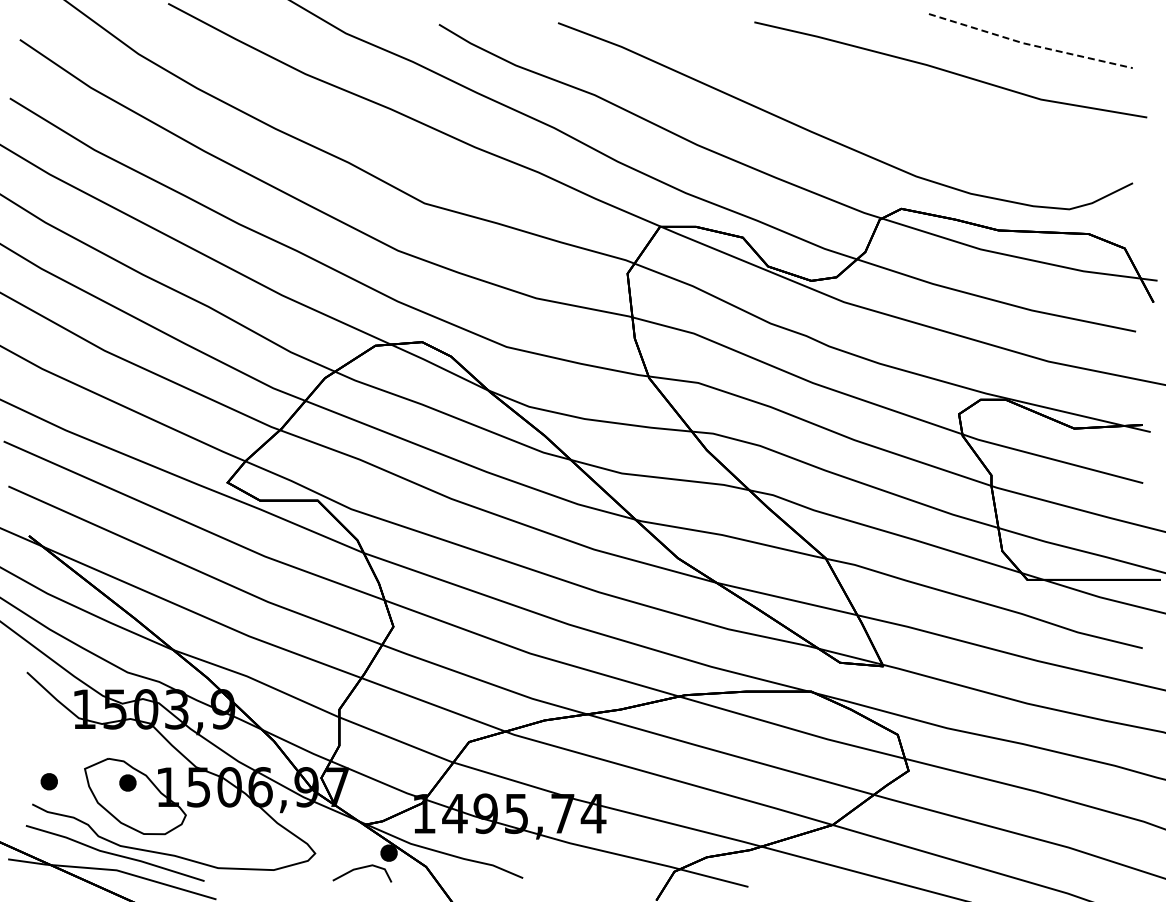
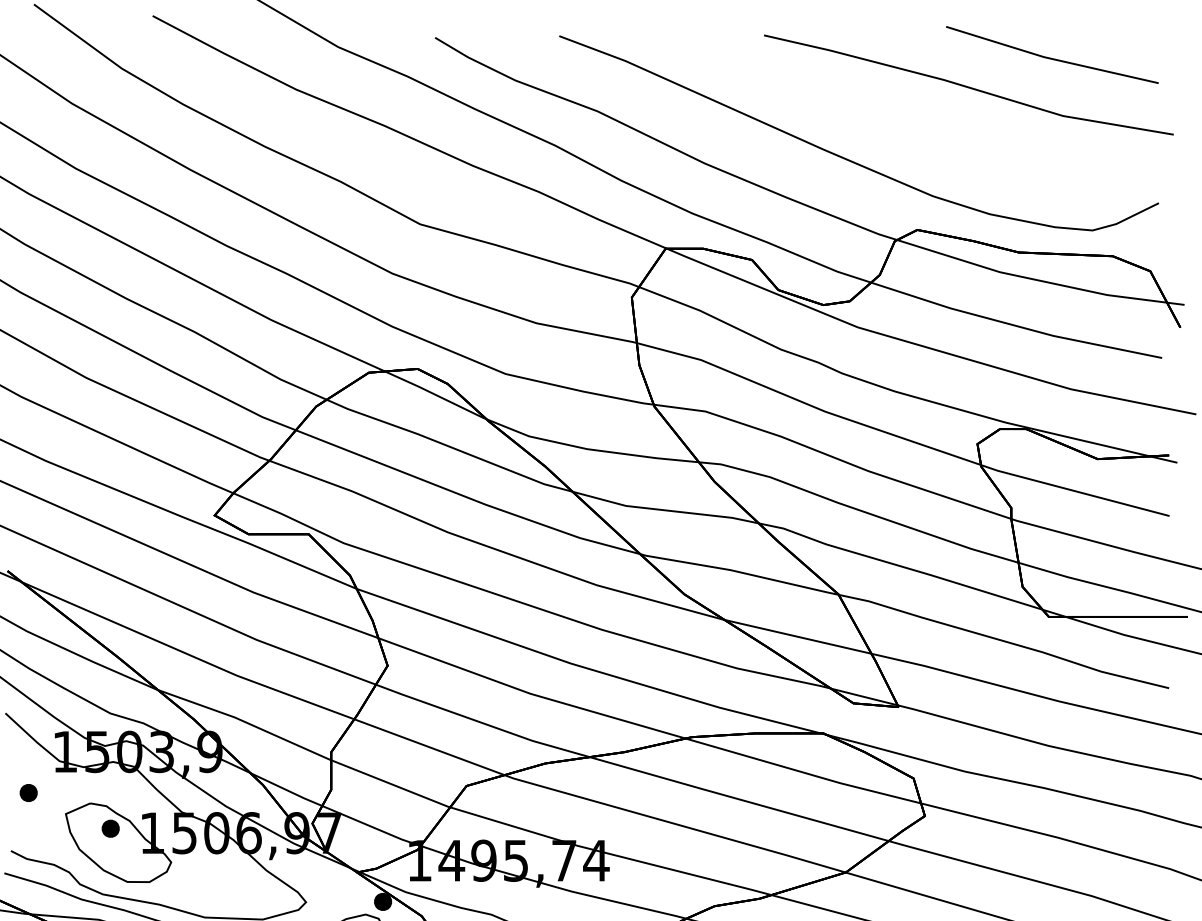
line: (1029, 44) -> (1050, 58), dashed -> solid
part: (48, 781) -> (27, 792), moved

